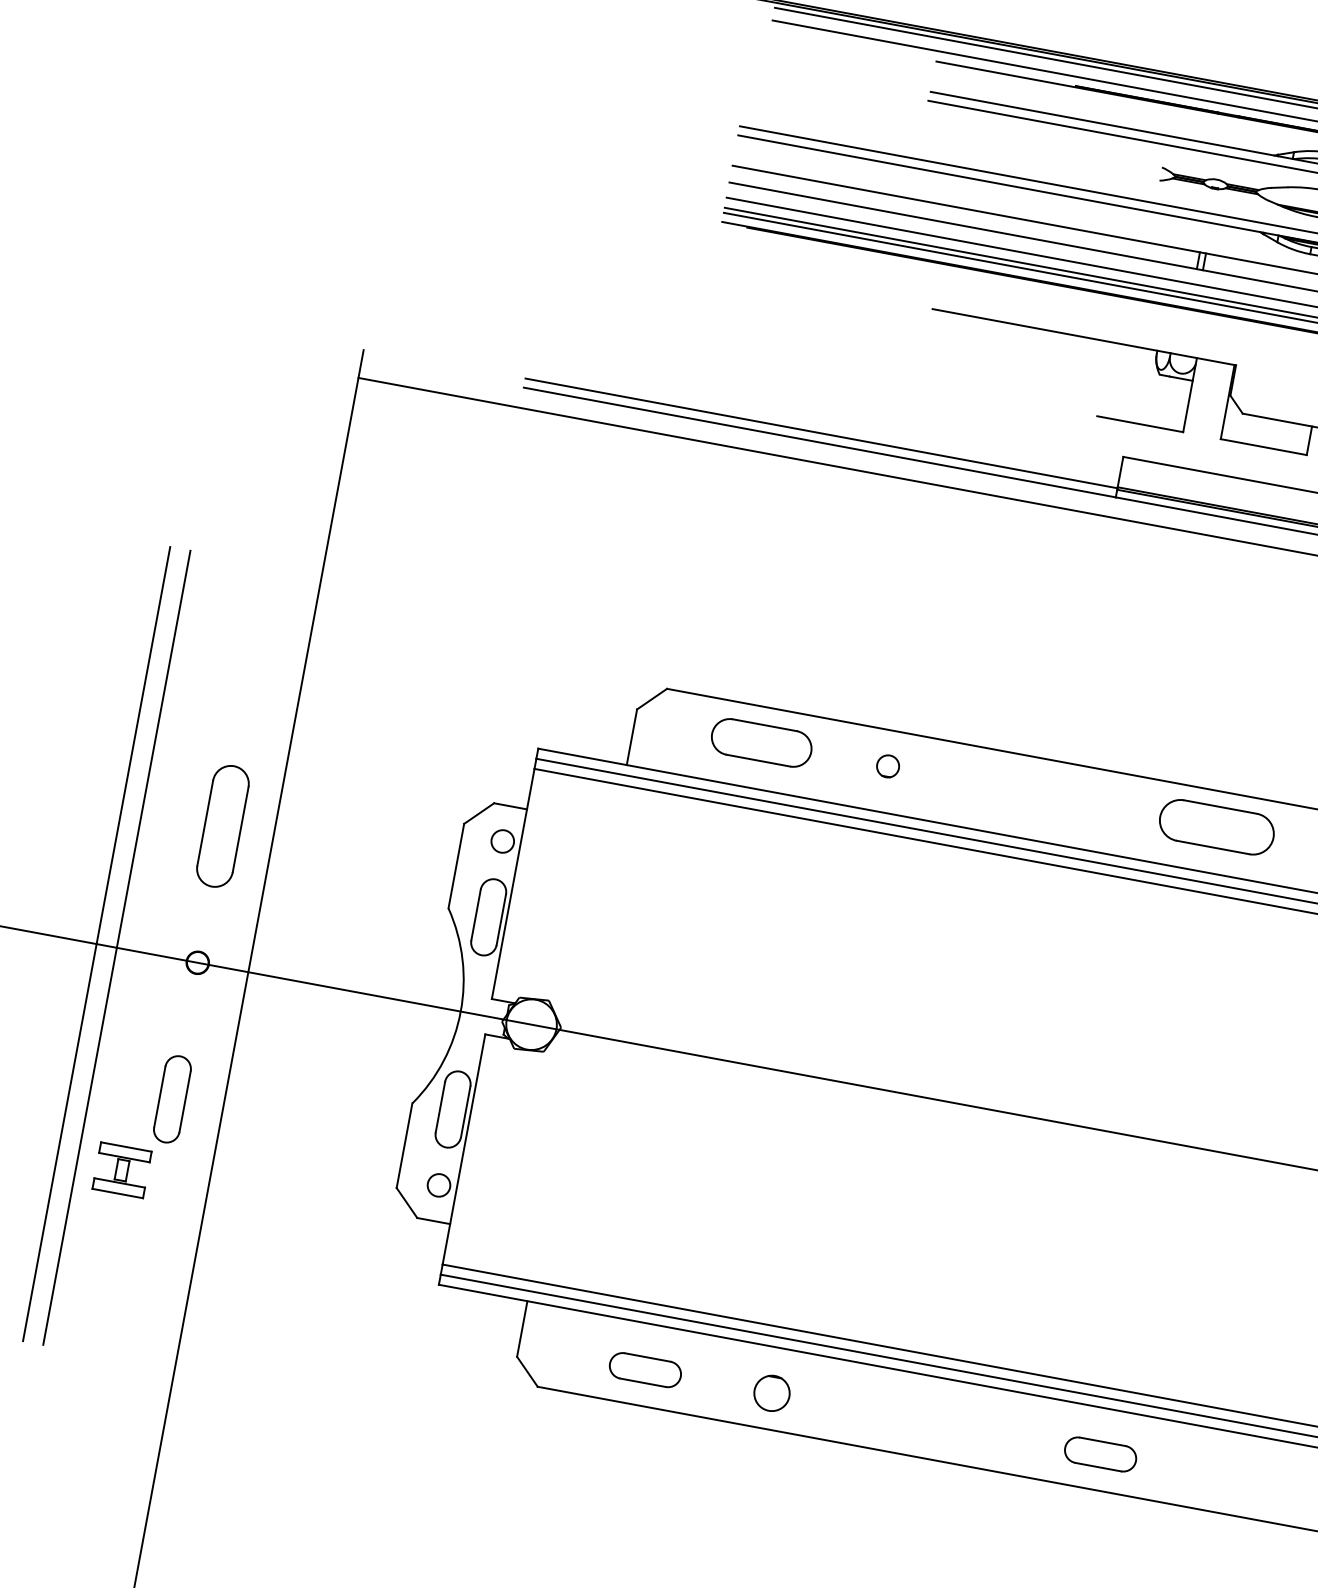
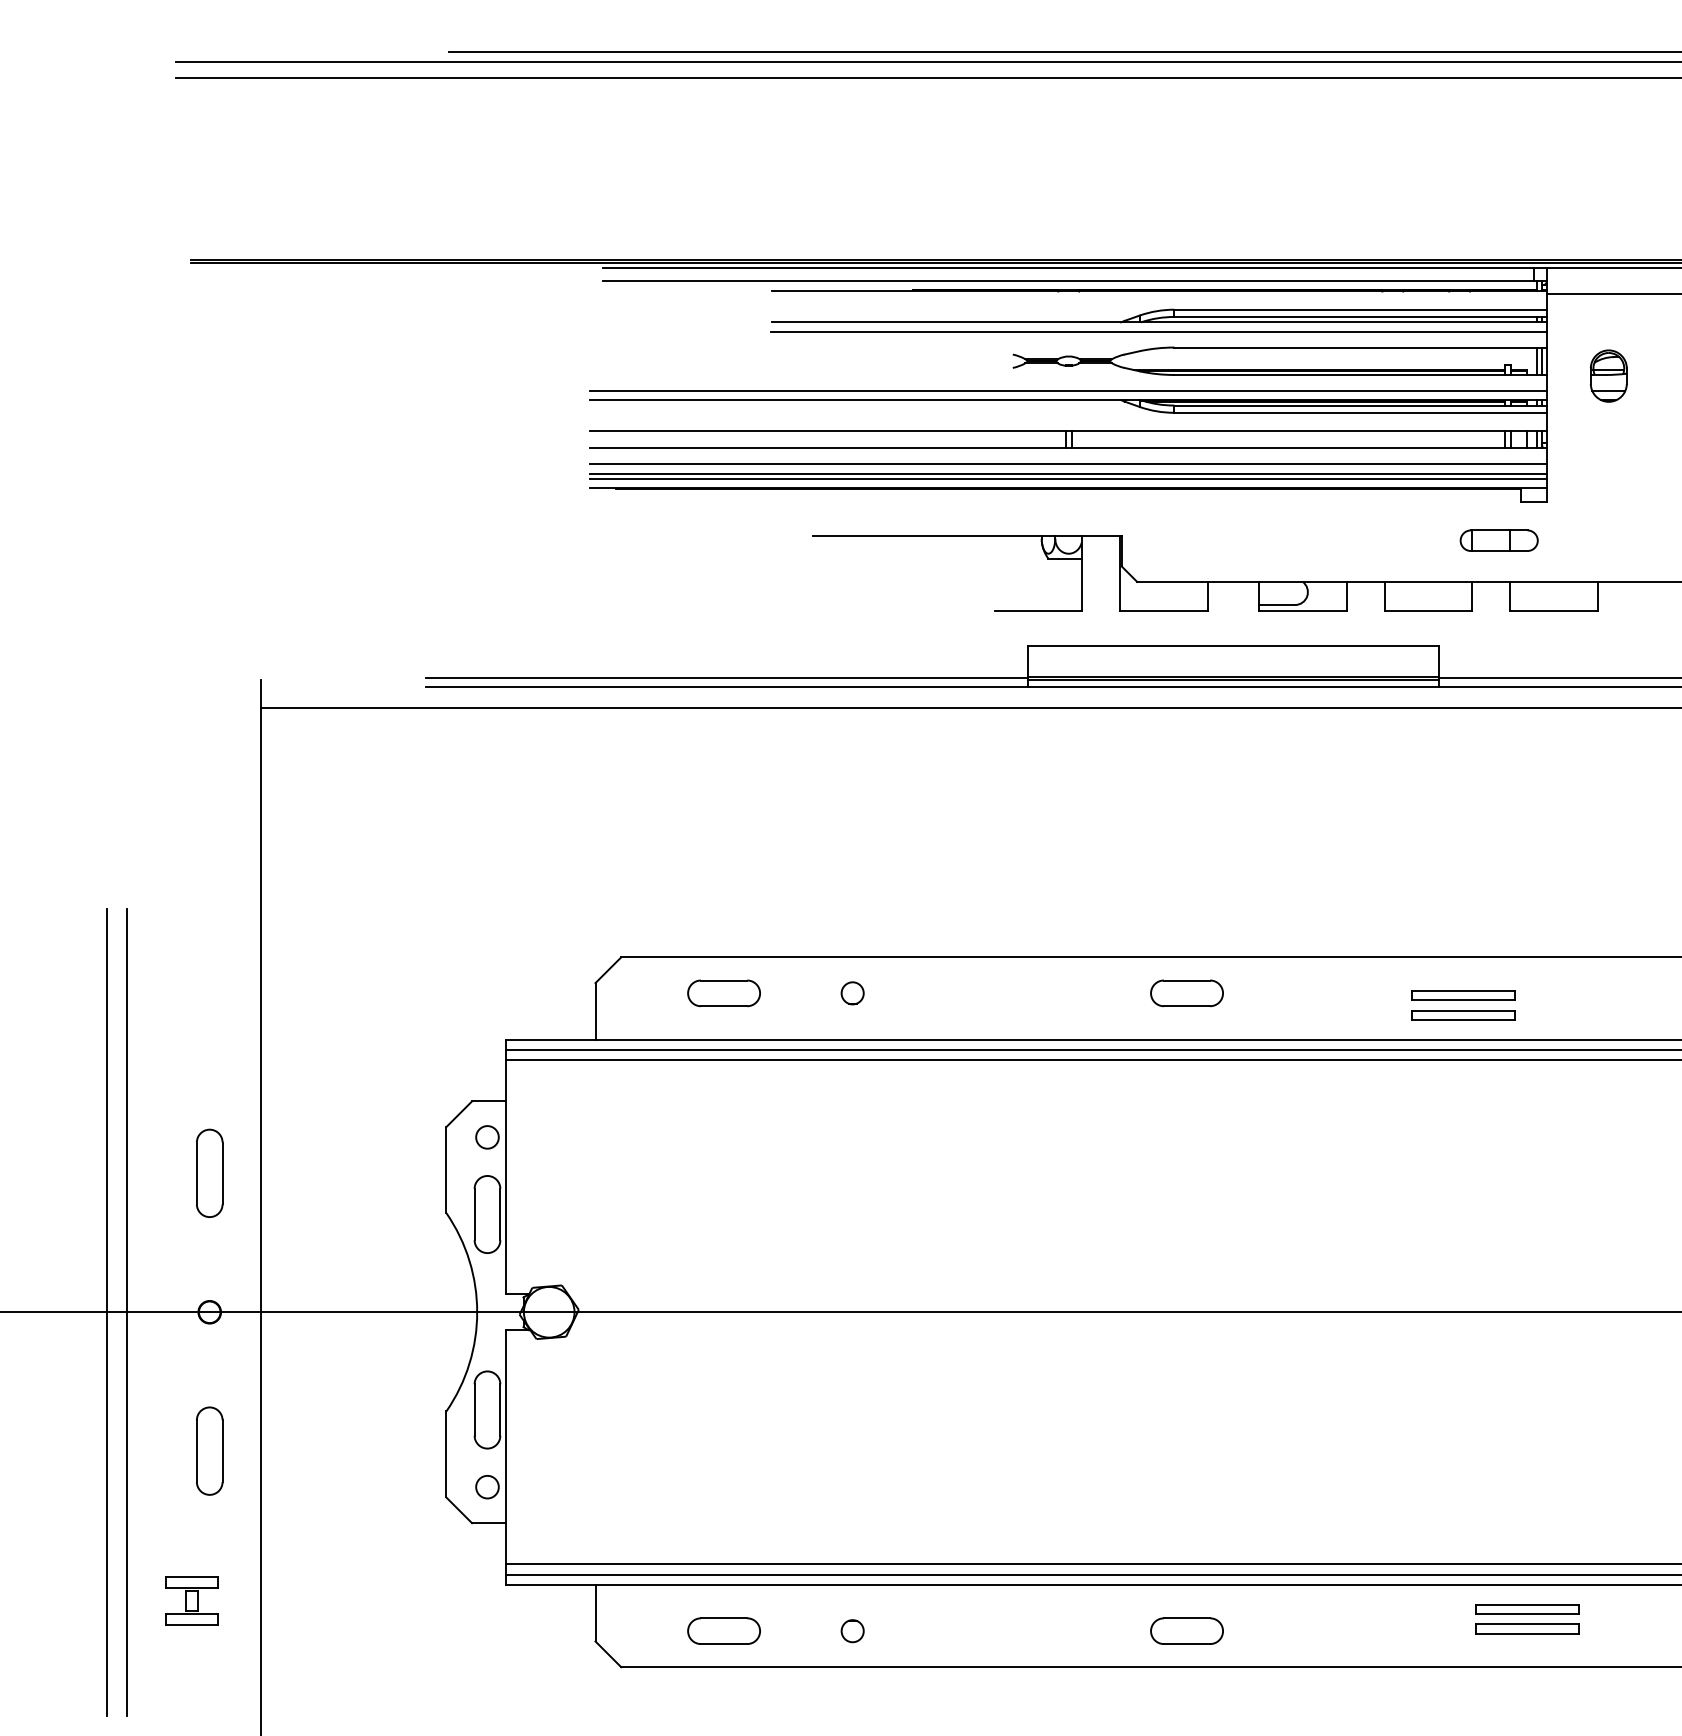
part: (761, 743) -> (723, 993), size x0.71
part: (223, 825) -> (209, 1172), size x0.71
part: (1216, 827) -> (1186, 993), size x0.62
part: (121, 1169) -> (191, 1600), moved
circle: (771, 1393) -> (852, 1631), size x0.62

